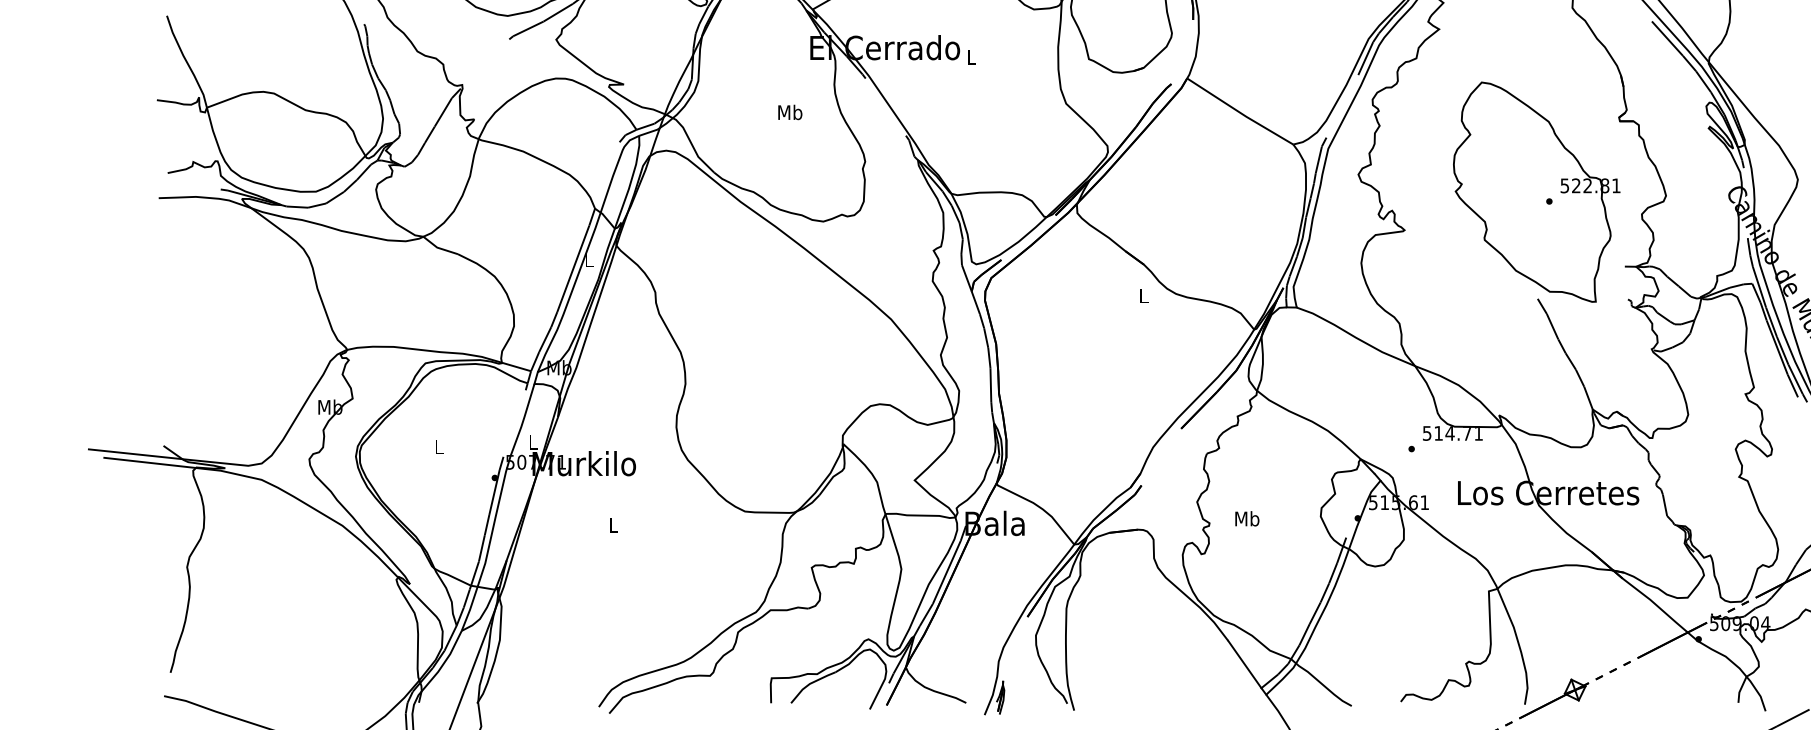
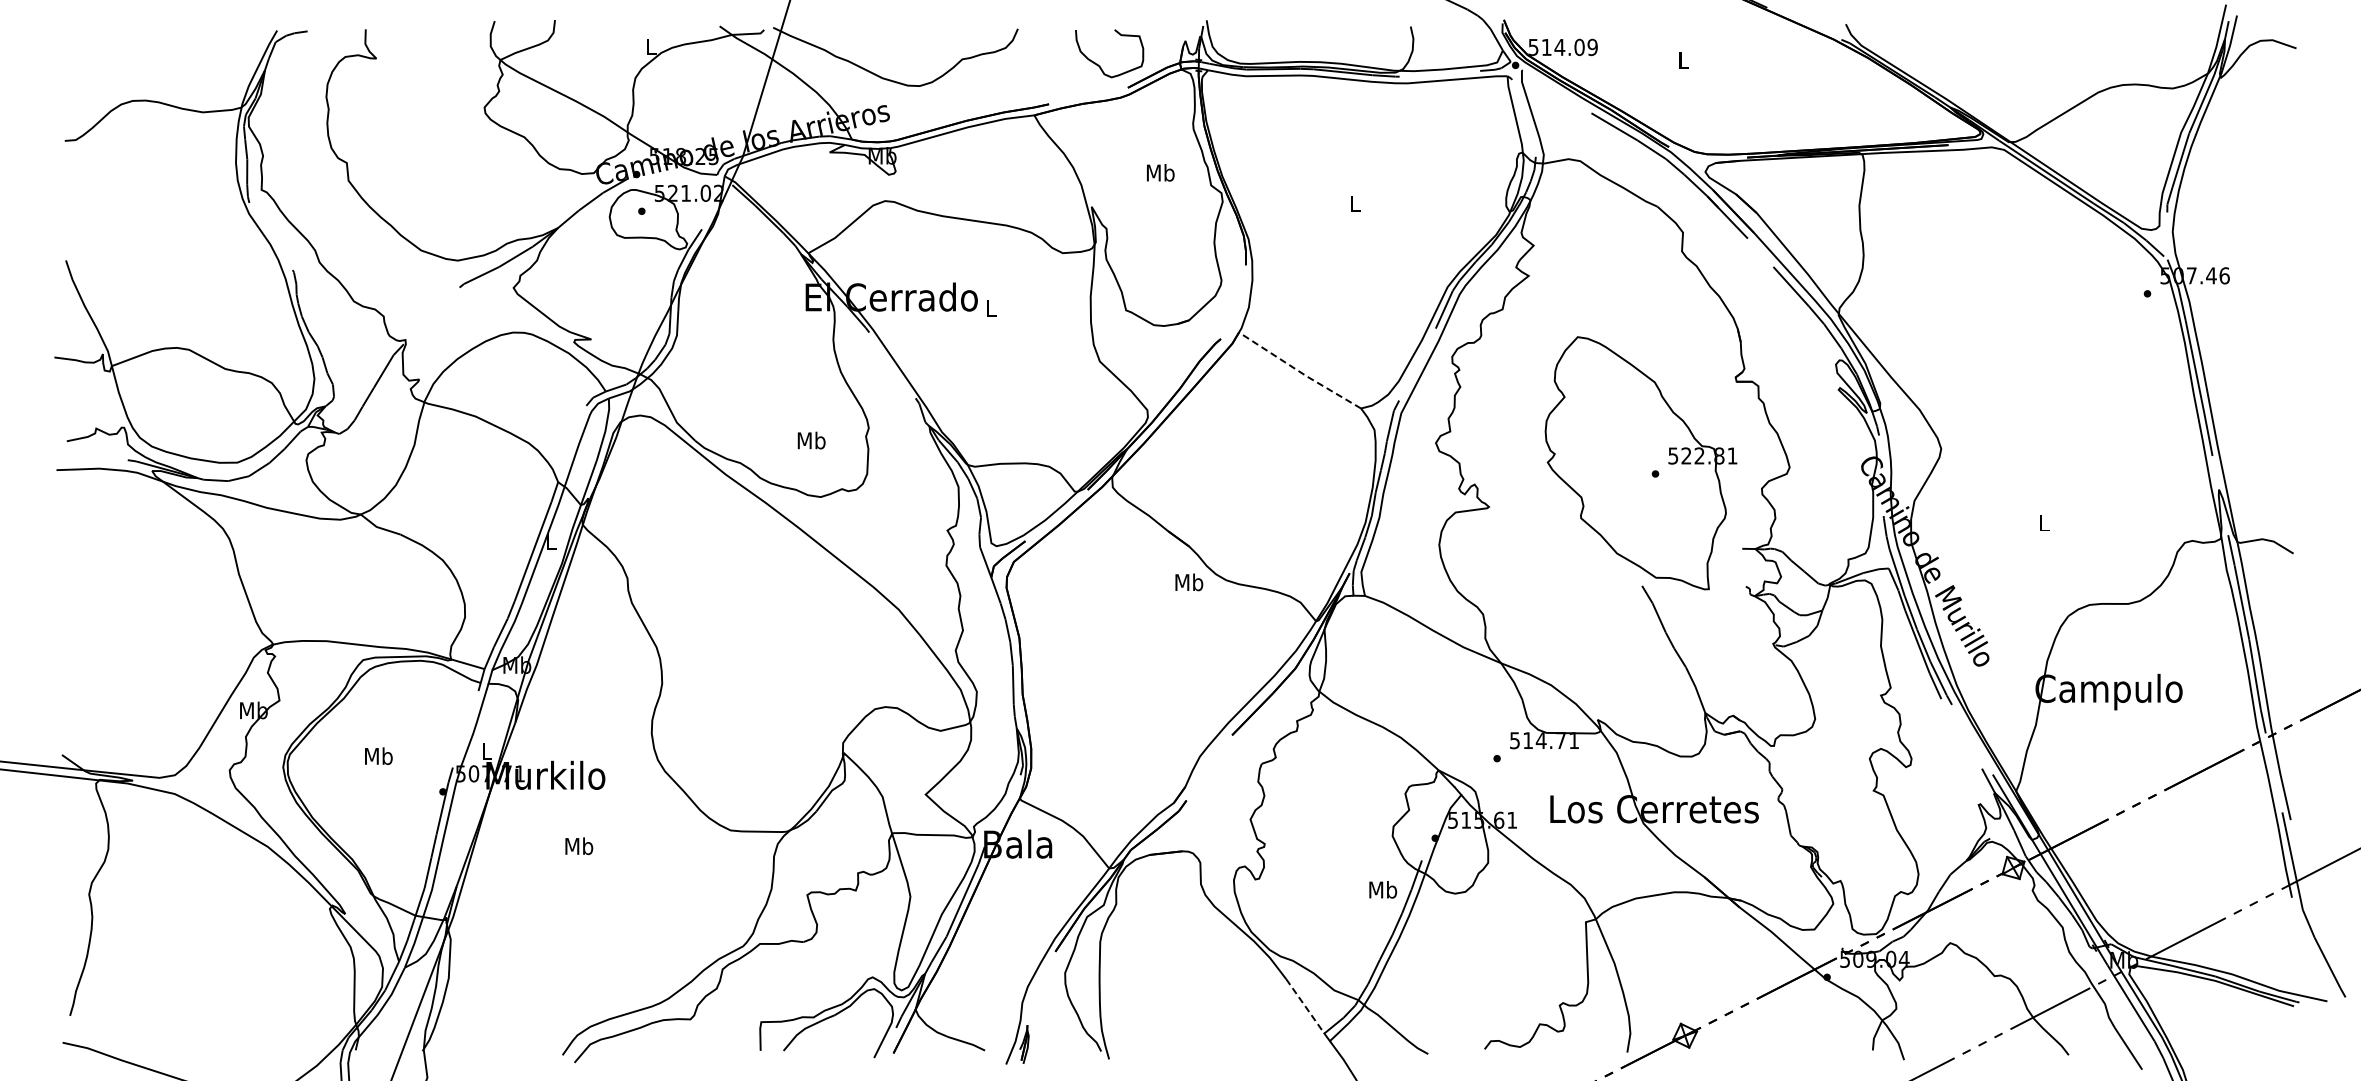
text: (790, 112) -> (811, 440), moved
line: (1239, 112) -> (1299, 371), solid -> dashed
text: (1144, 295) -> (1189, 582), L -> Mb
text: (438, 446) -> (378, 755), L -> Mb
text: (1247, 518) -> (1383, 889), moved
text: (613, 525) -> (579, 846), L -> Mb
line: (1244, 664) -> (1305, 1006), solid -> dashed

